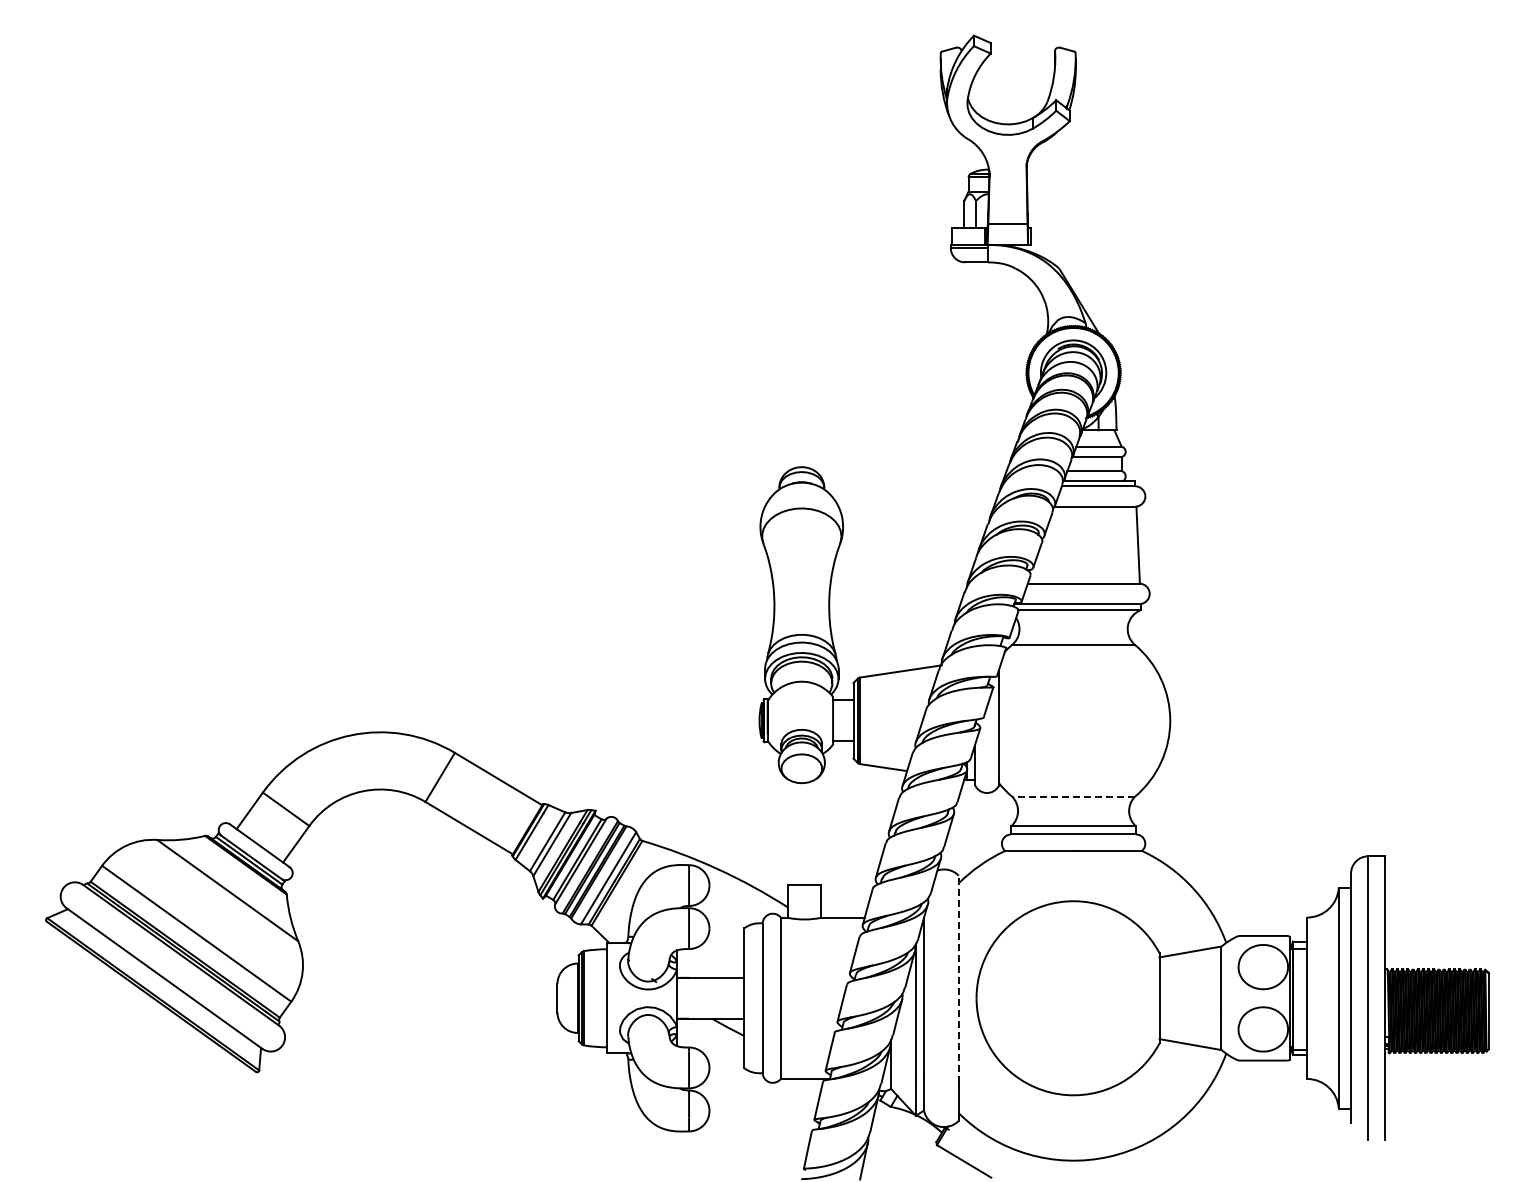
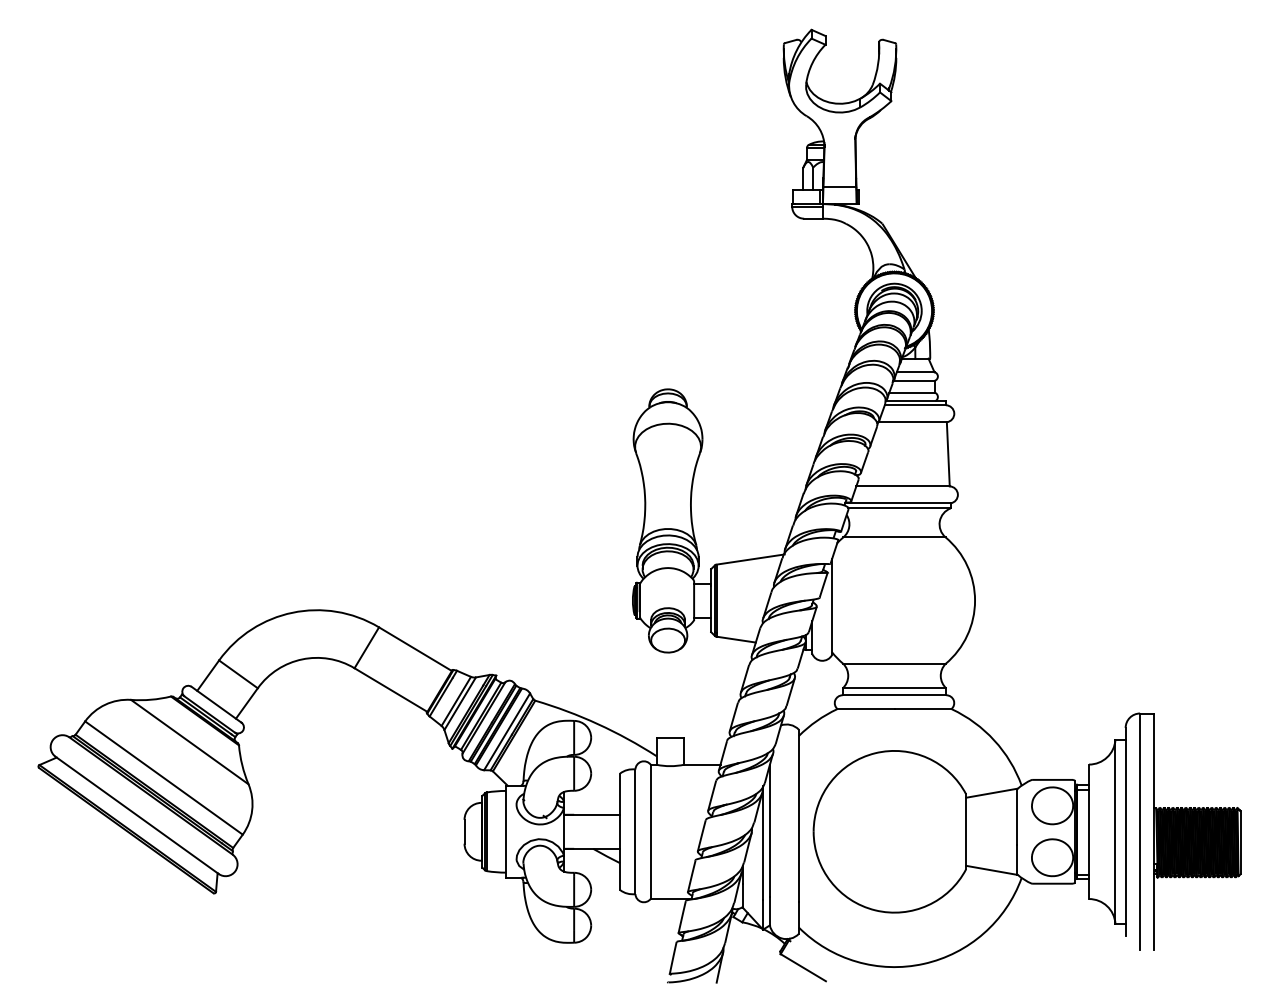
line: (1073, 796) -> (894, 663), dashed -> solid
line: (958, 979) -> (798, 816), dashed -> solid

